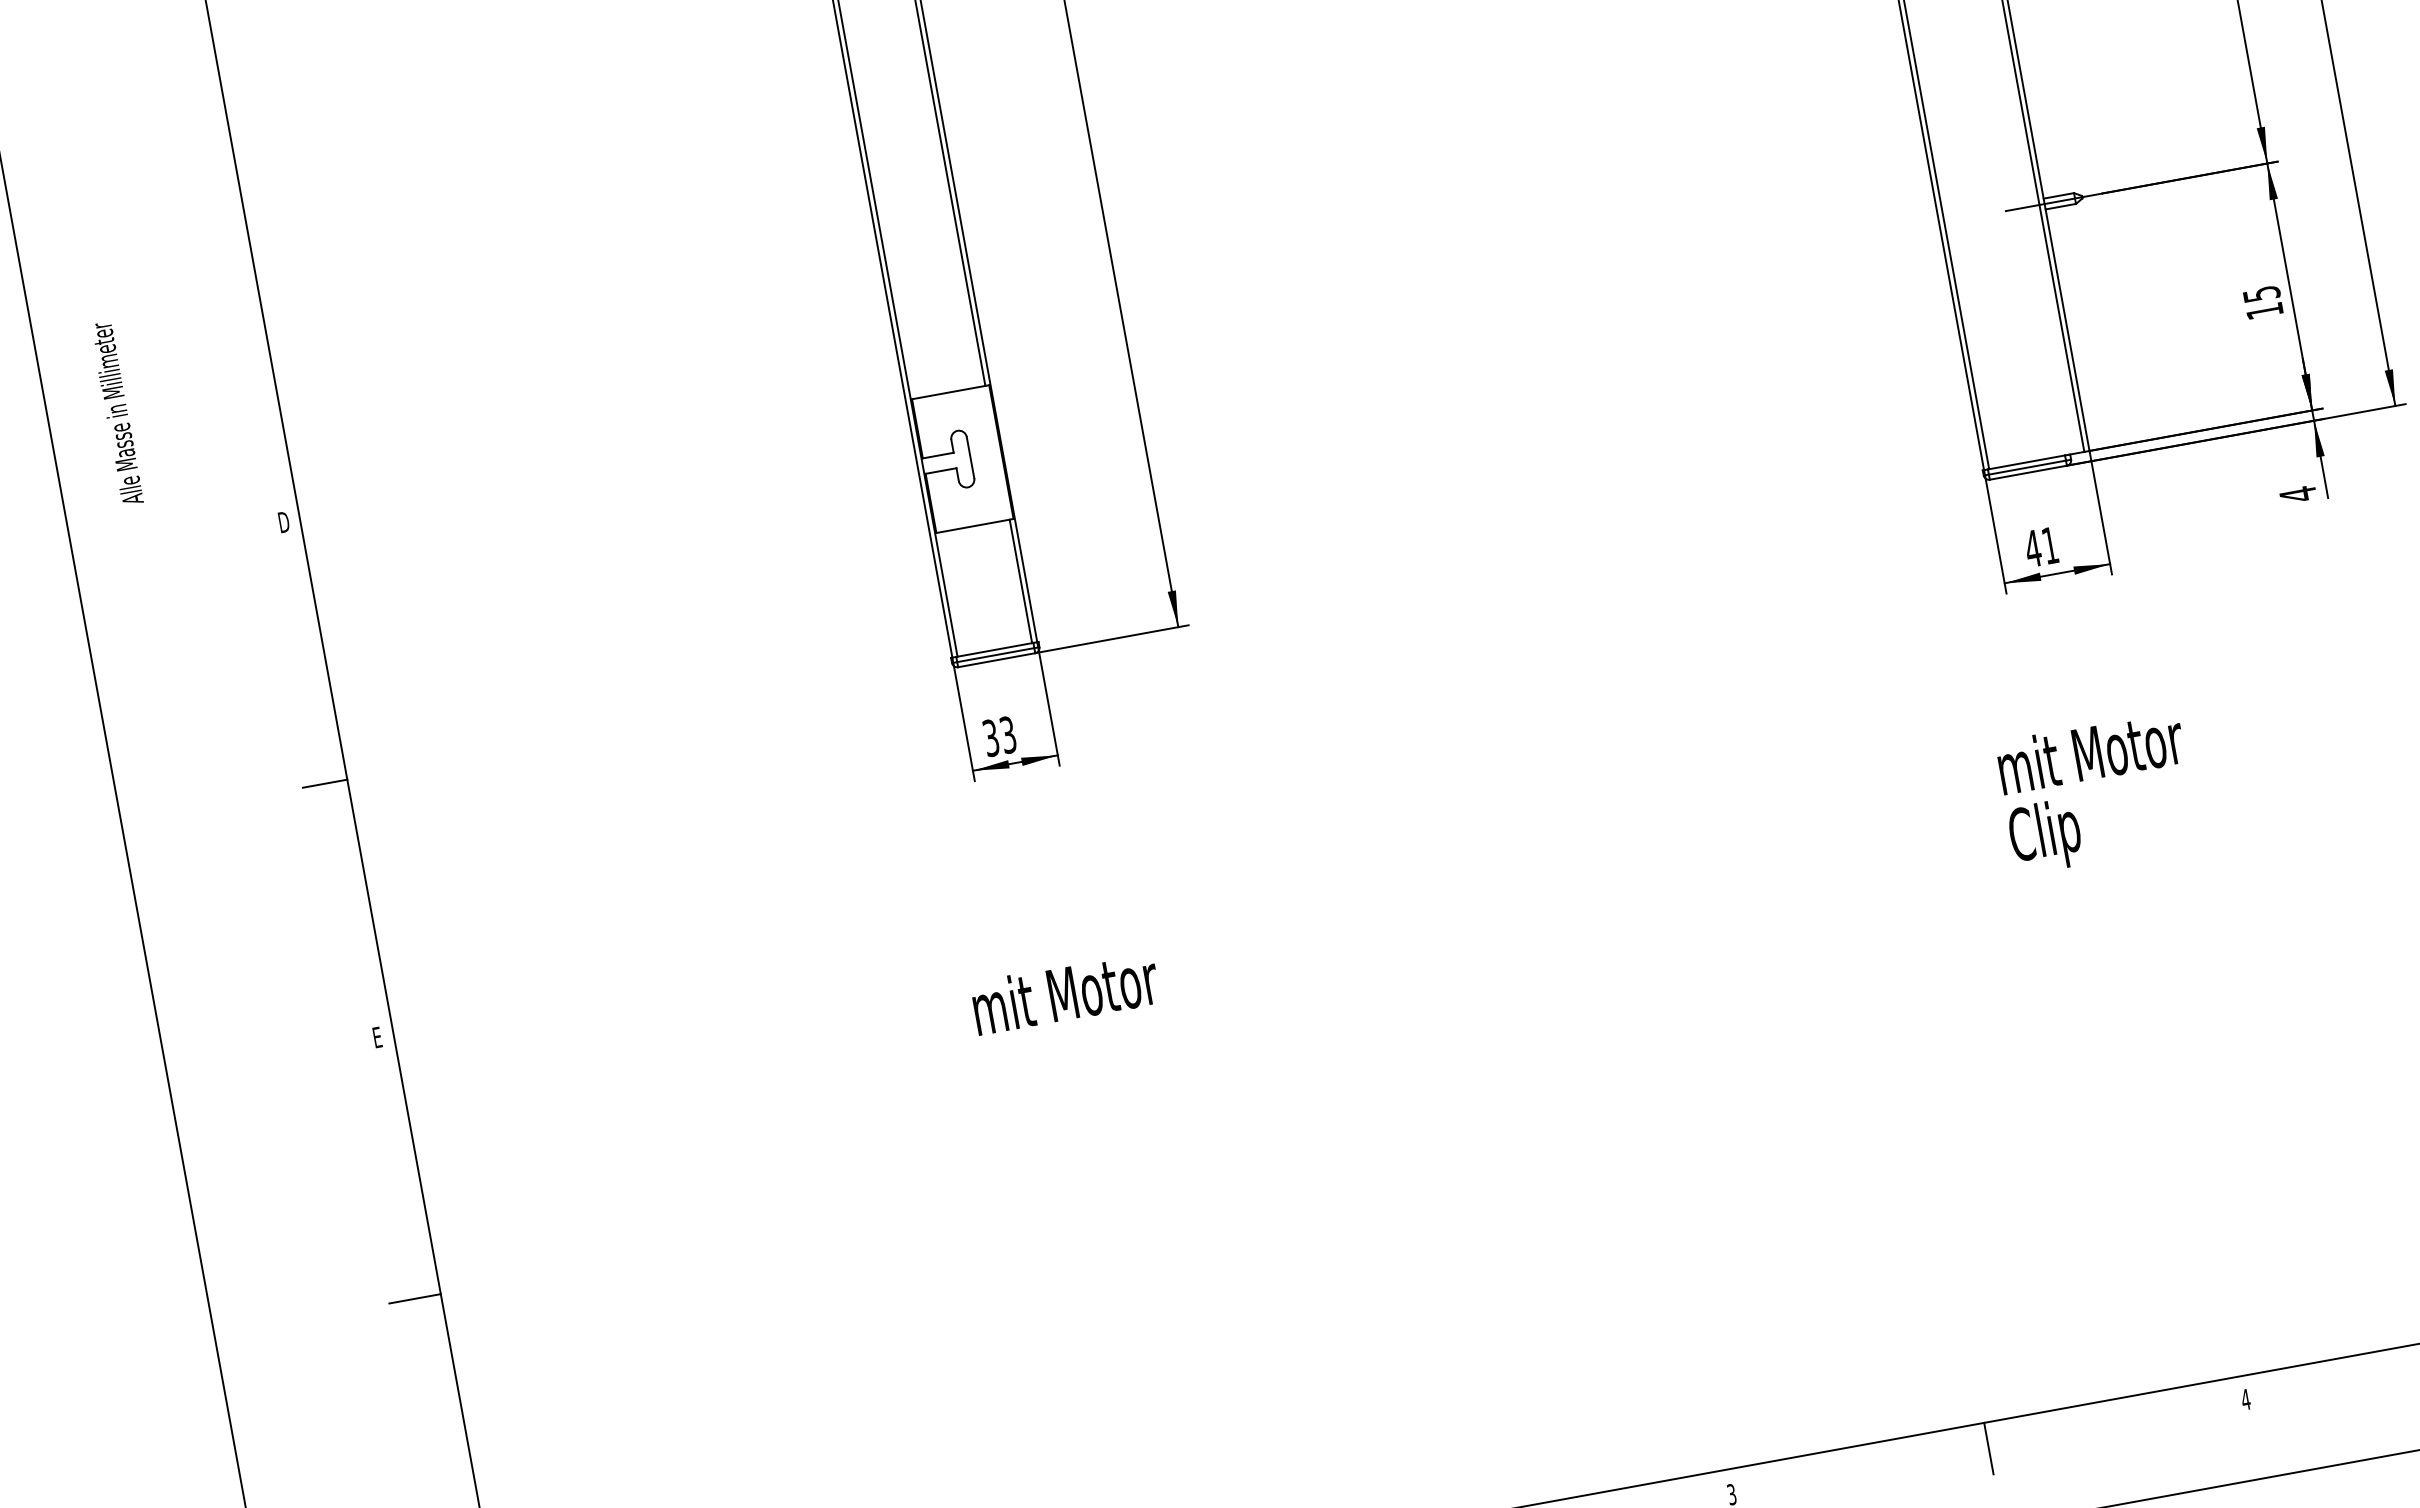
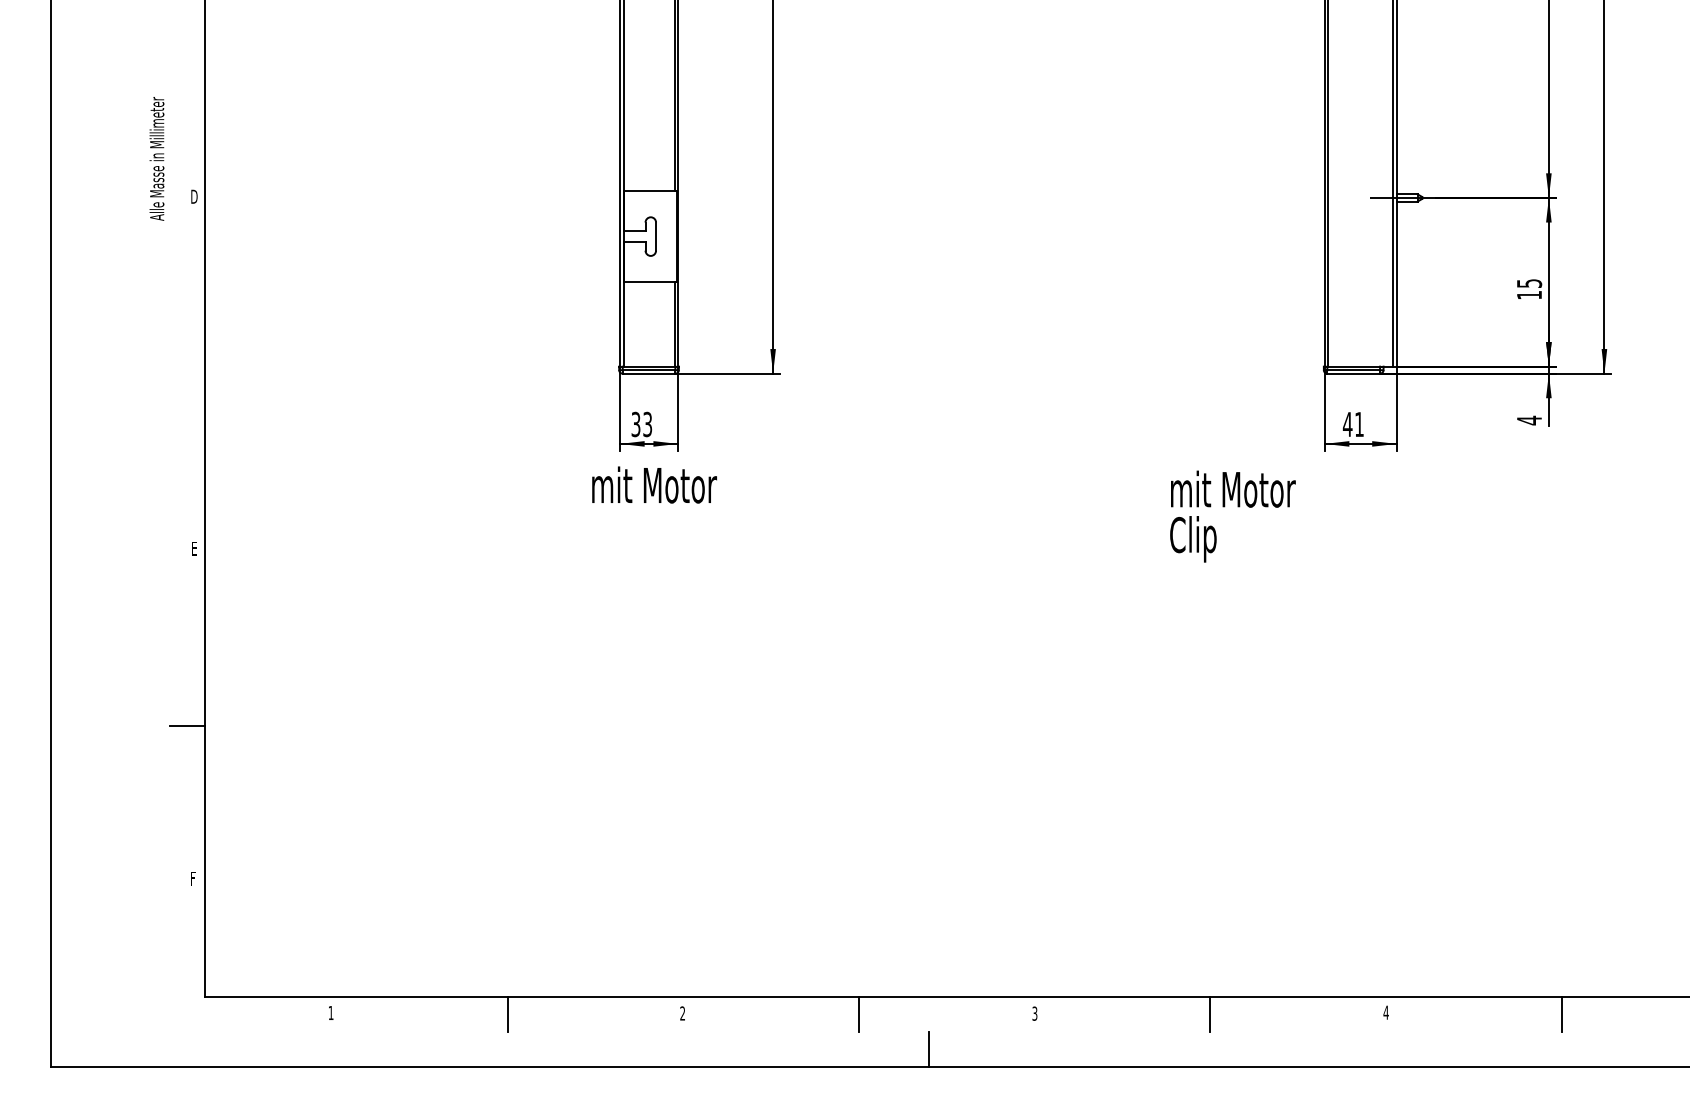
text: (116, 413) -> (156, 158), moved
line: (324, 783) -> (189, 374), removed
text: (2096, 792) -> (1232, 516), moved
text: (1065, 992) -> (654, 484), moved

